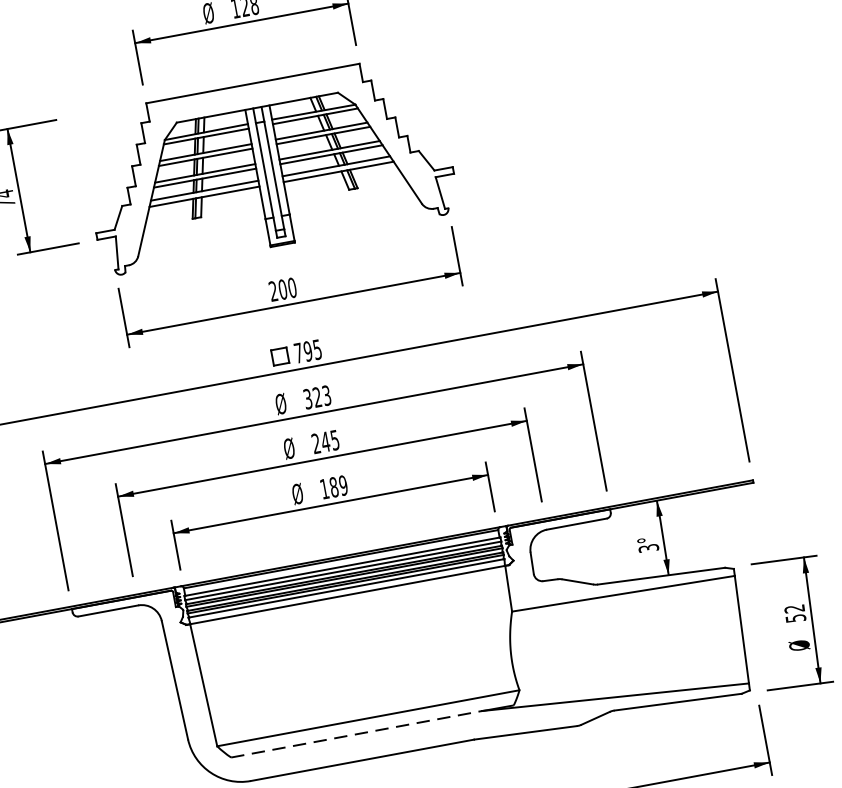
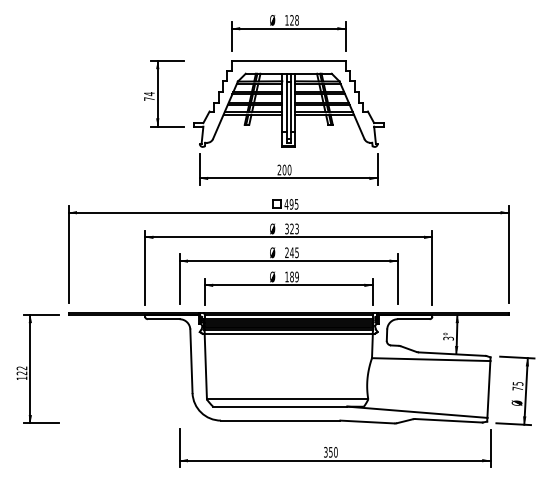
text: (298, 353) -> (286, 204), 795 -> 495
text: (794, 614) -> (517, 386), 52 -> 75
line: (357, 733) -> (280, 406), dashed -> solid

